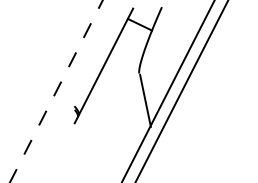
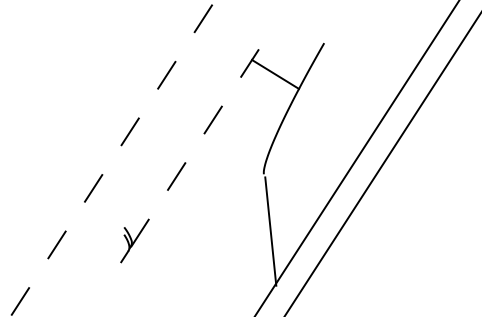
line: (106, 61) -> (199, 142), solid -> dashed

